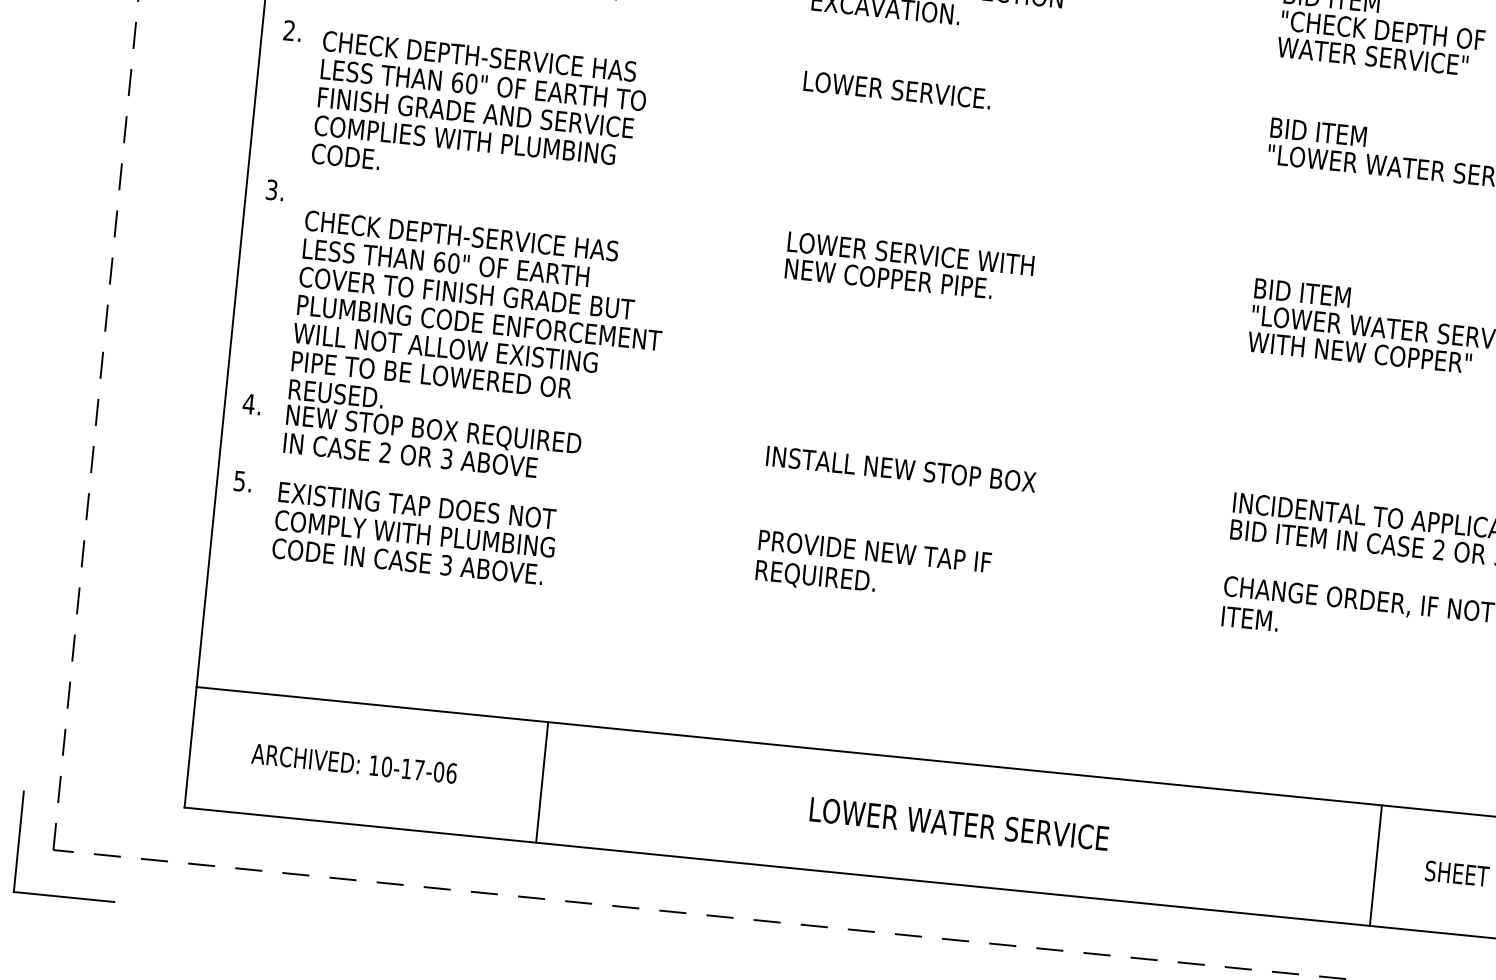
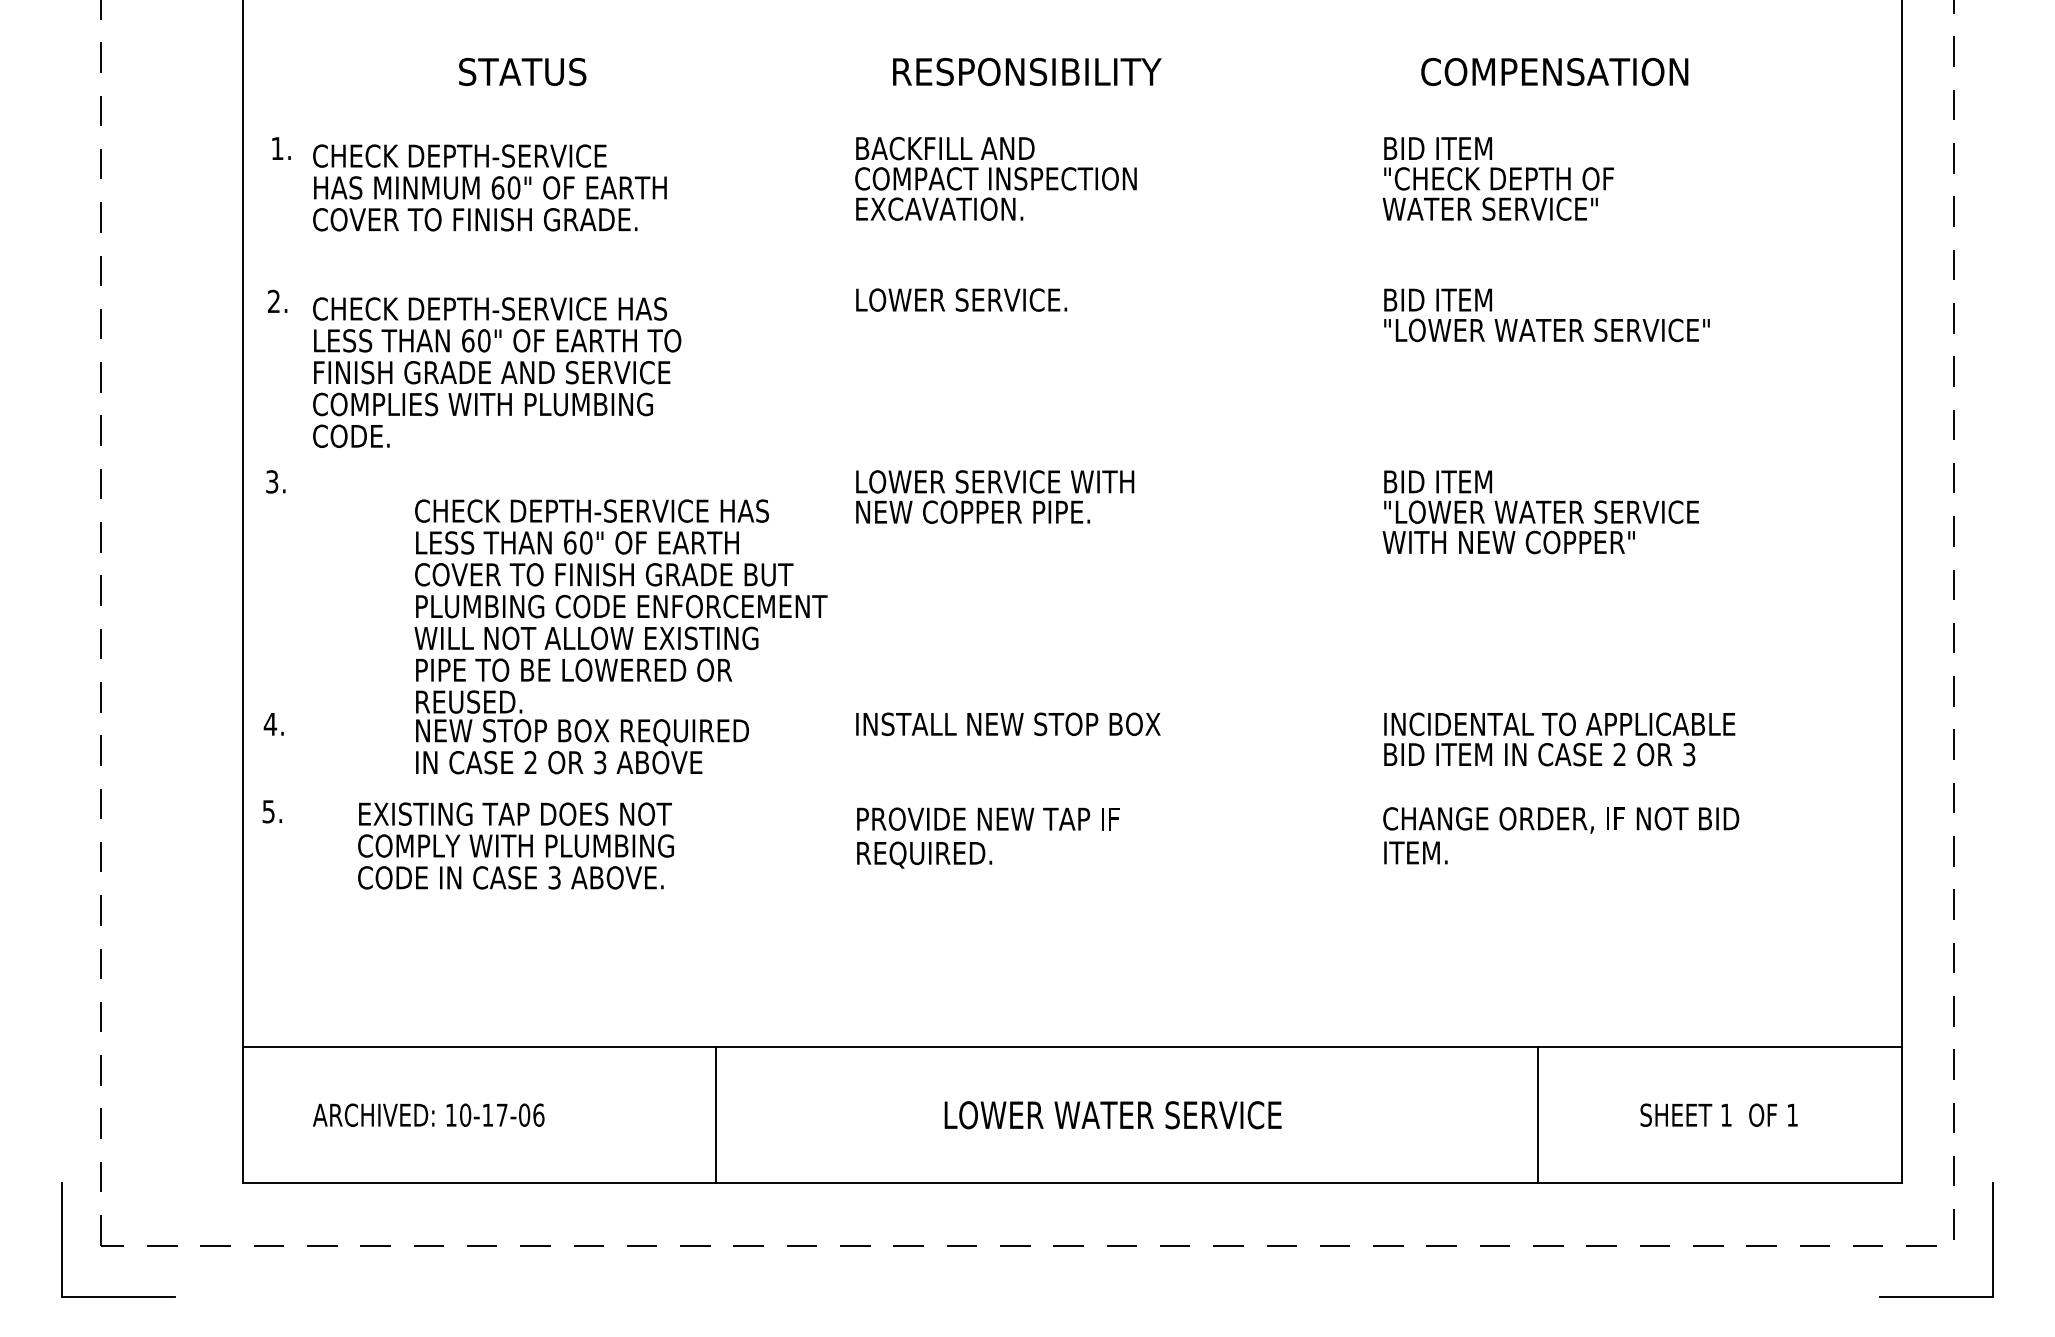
text: (475, 349) -> (620, 636), moved
text: (414, 533) -> (515, 845), moved
line: (542, 782) -> (716, 1115), moved
line: (1376, 865) -> (1538, 1115), moved

